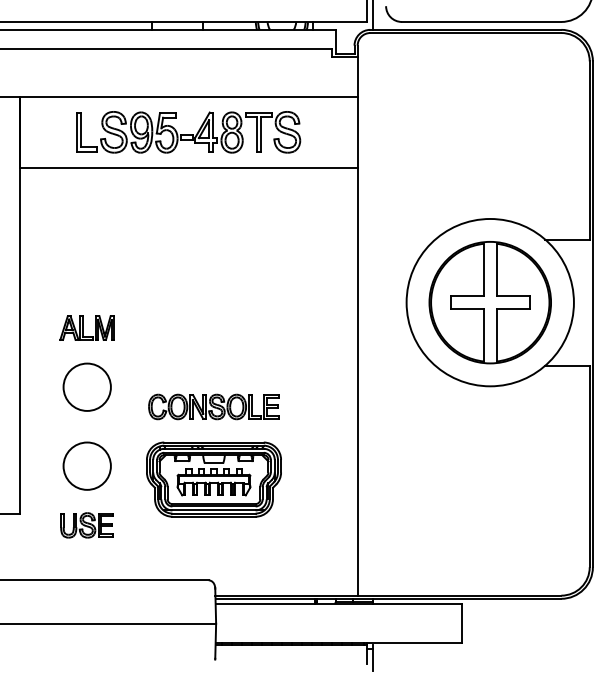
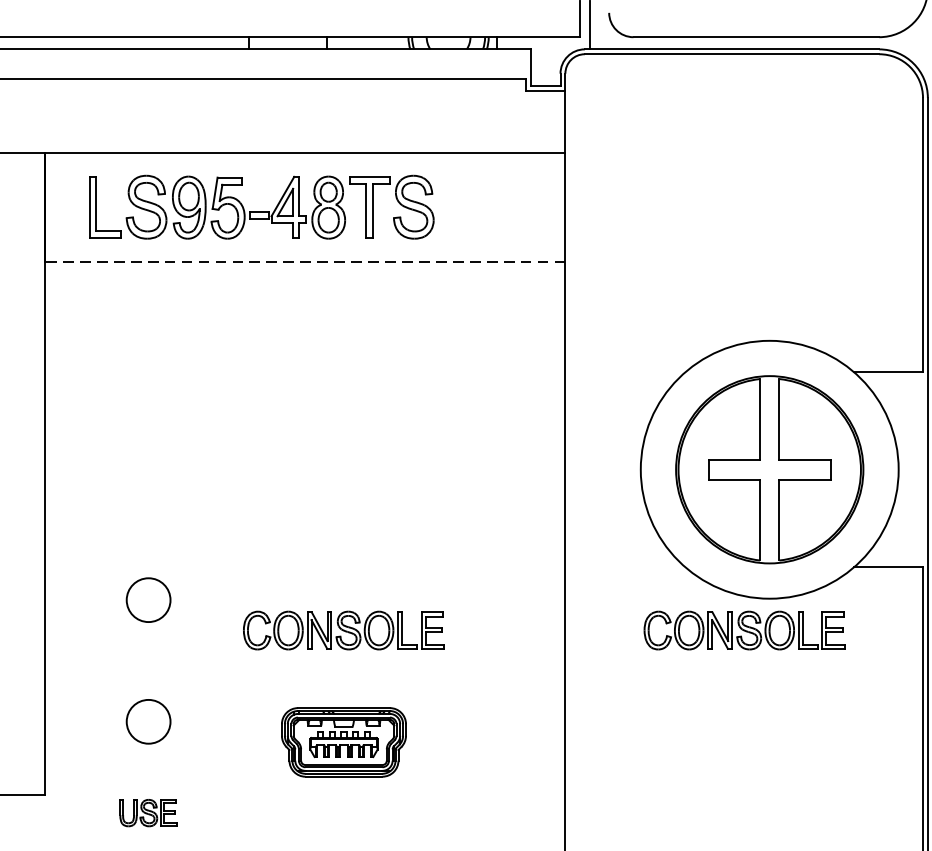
part: (188, 132) -> (261, 207), moved
line: (188, 167) -> (304, 261), solid -> dashed
part: (86, 327) -> (147, 508), removed
circle: (86, 386) -> (147, 598), size x0.6
part: (473, 406) -> (743, 629), added
circle: (86, 465) -> (147, 720), size x0.6
part: (213, 479) -> (343, 742), size x0.6
part: (86, 525) -> (147, 813), size x0.7

